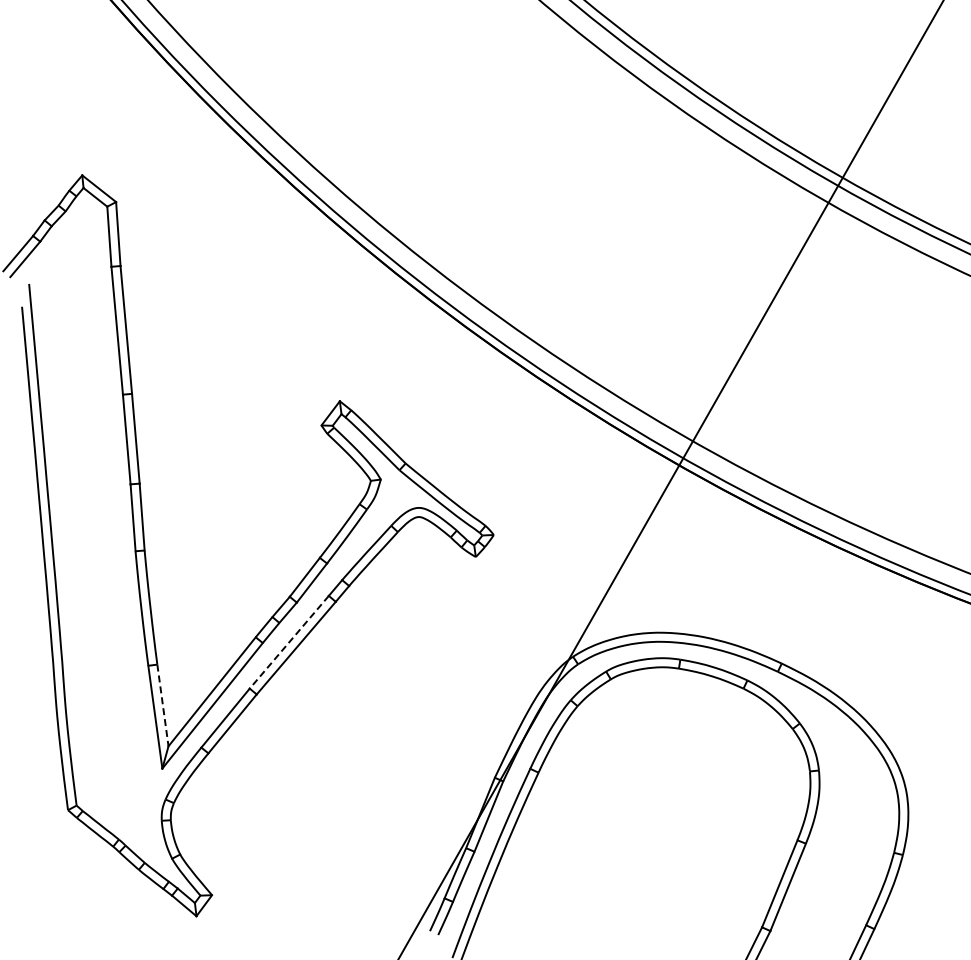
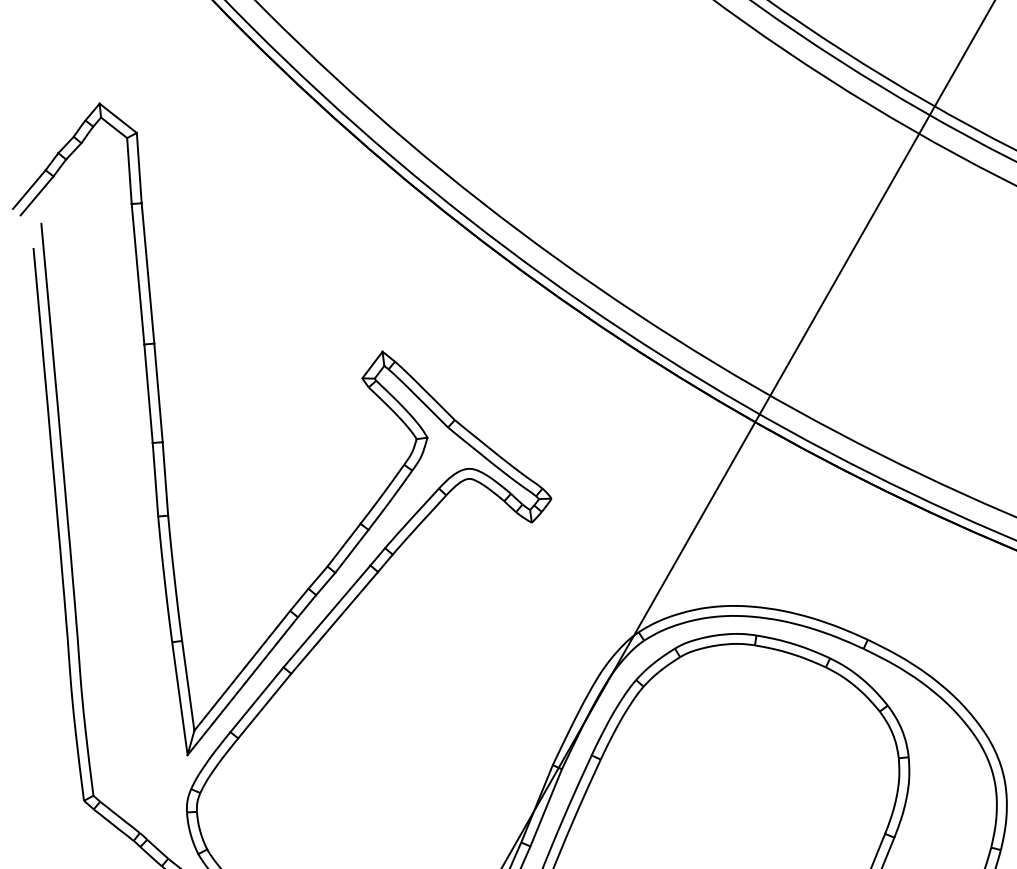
line: (289, 642) -> (327, 616), dashed -> solid
line: (163, 705) -> (188, 685), dashed -> solid

